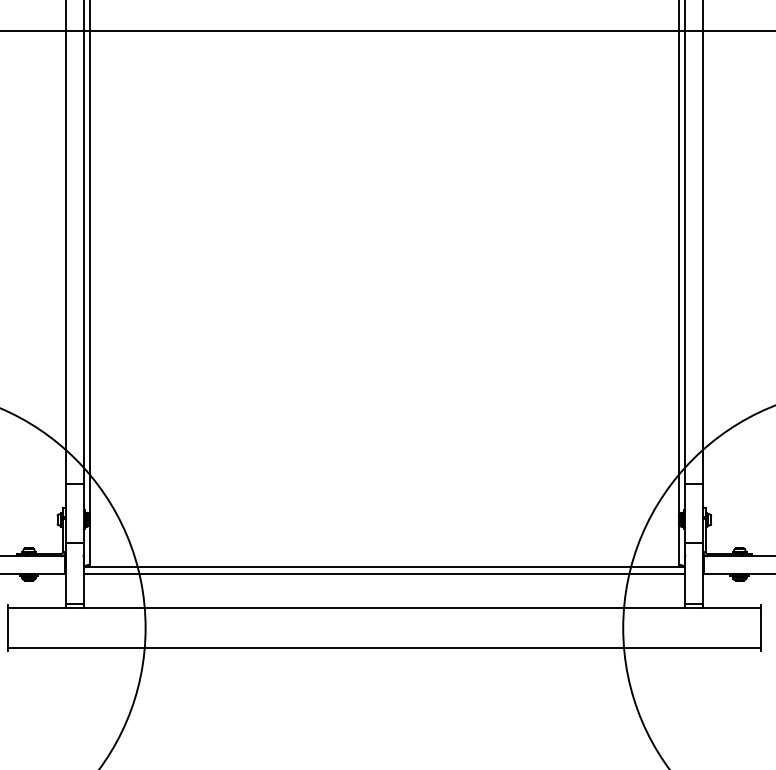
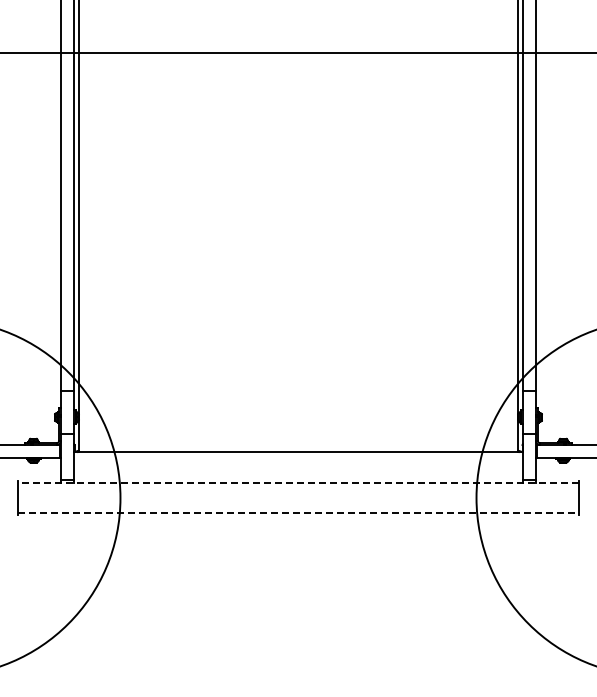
line: (384, 574) -> (298, 458), removed
line: (384, 608) -> (298, 483), solid -> dashed
line: (384, 648) -> (298, 513), solid -> dashed

